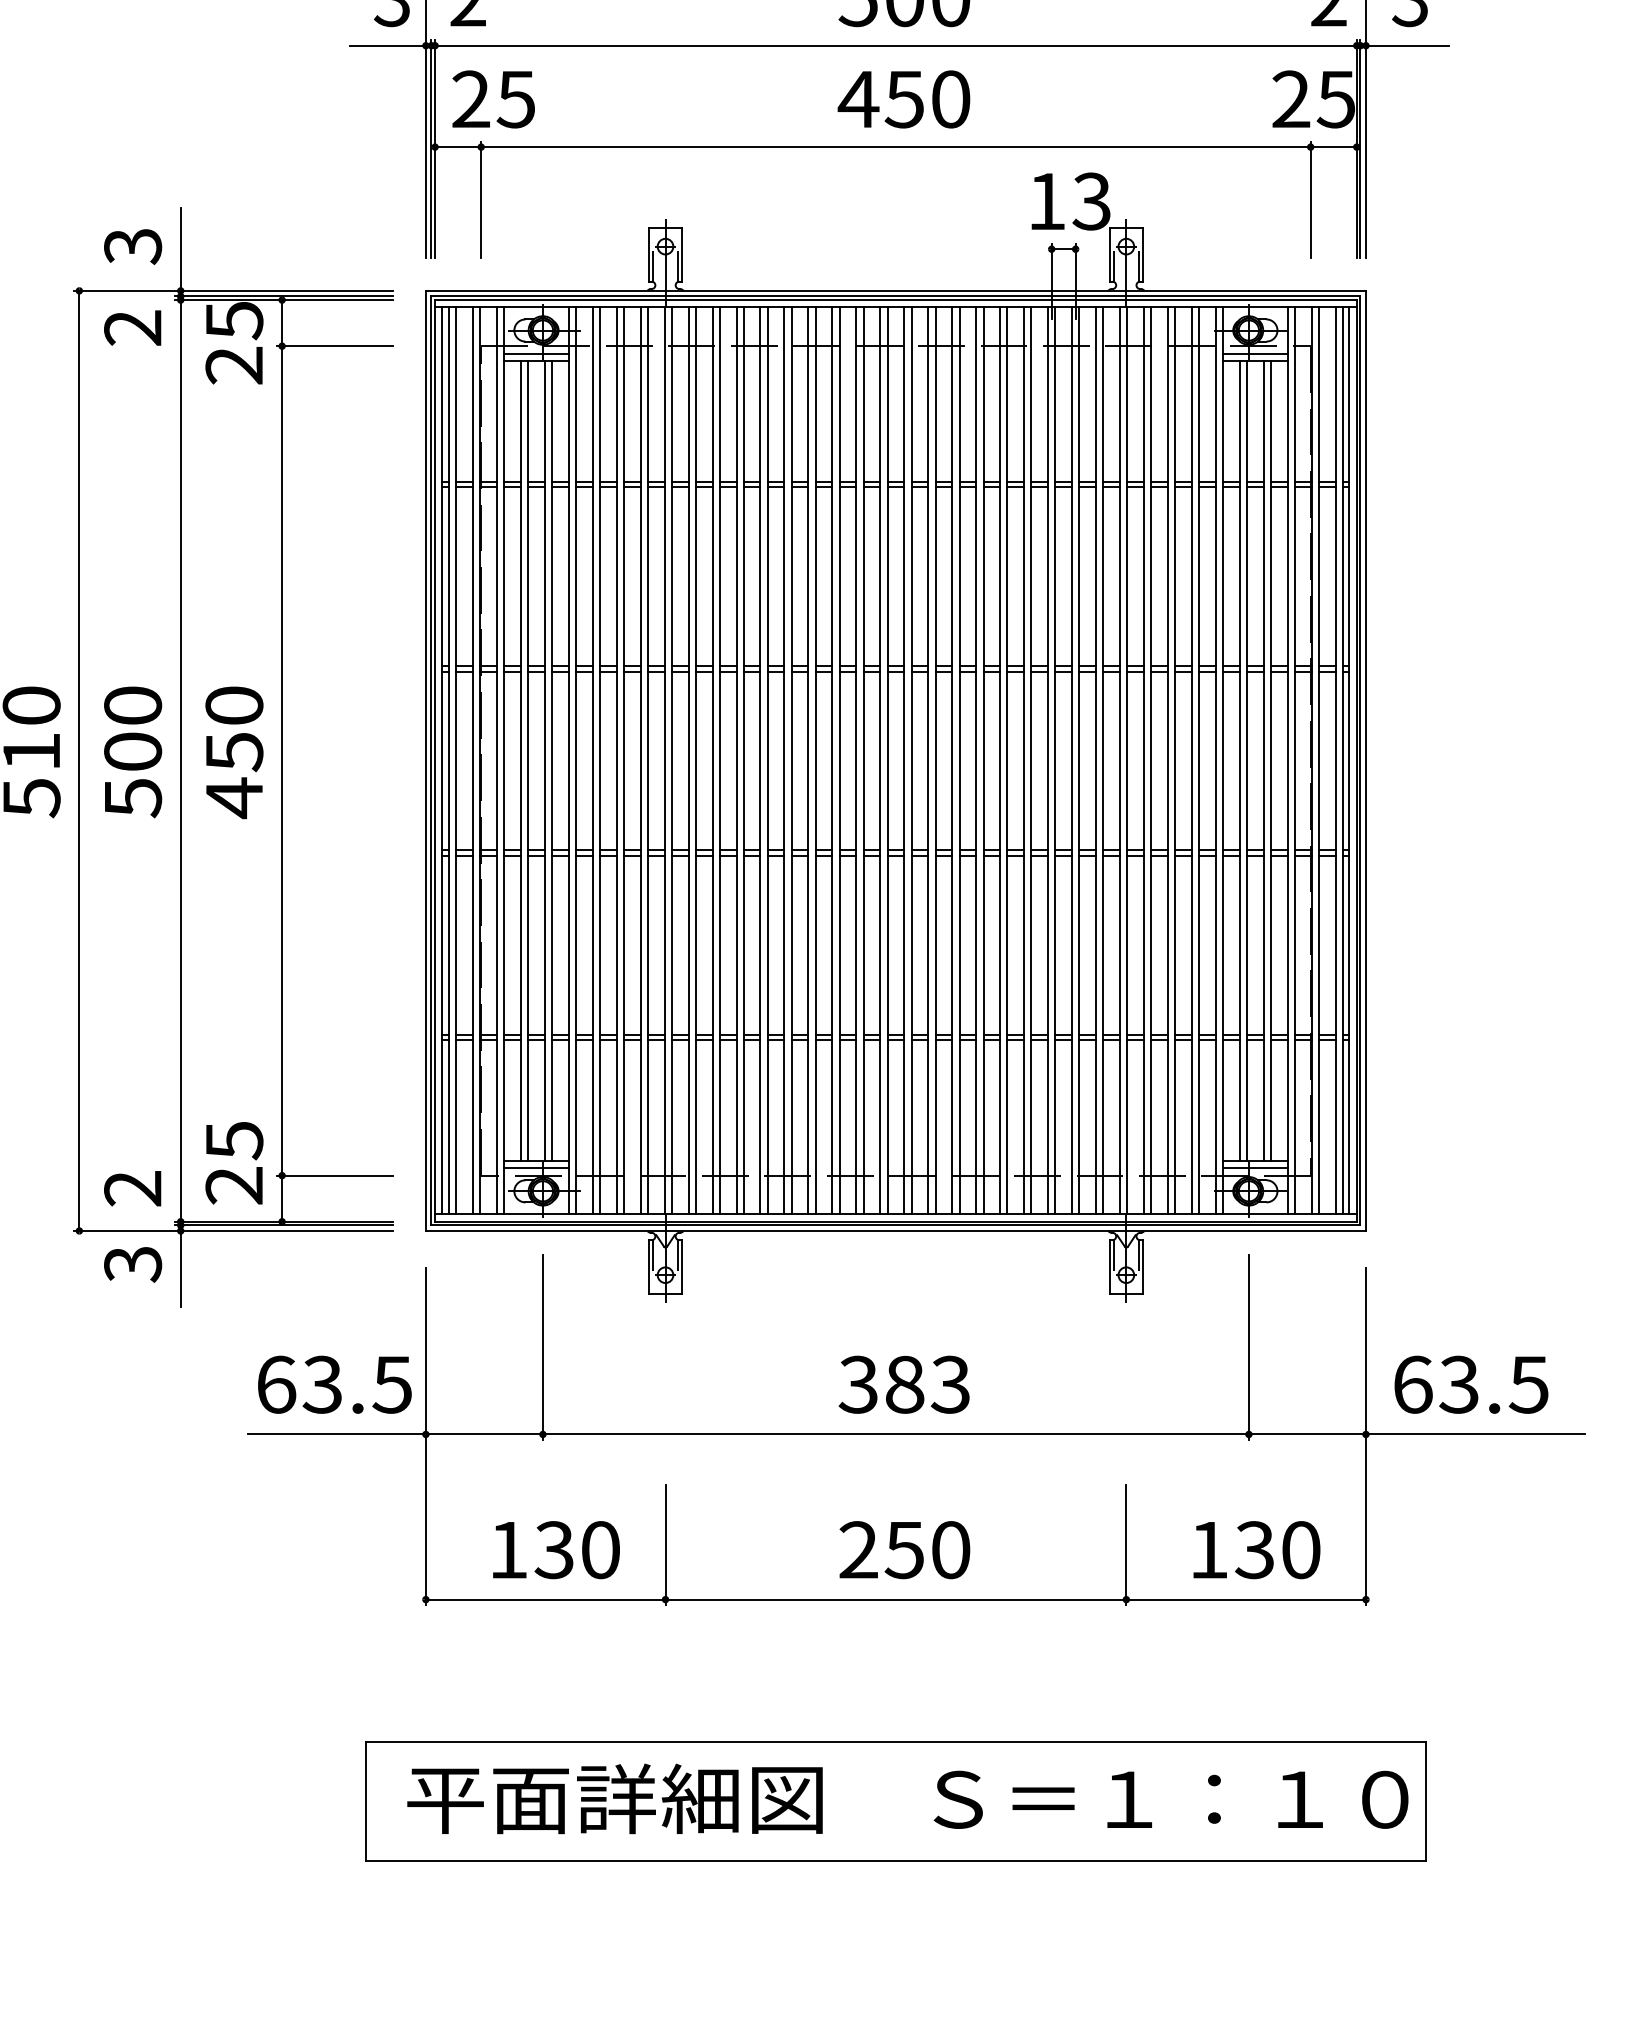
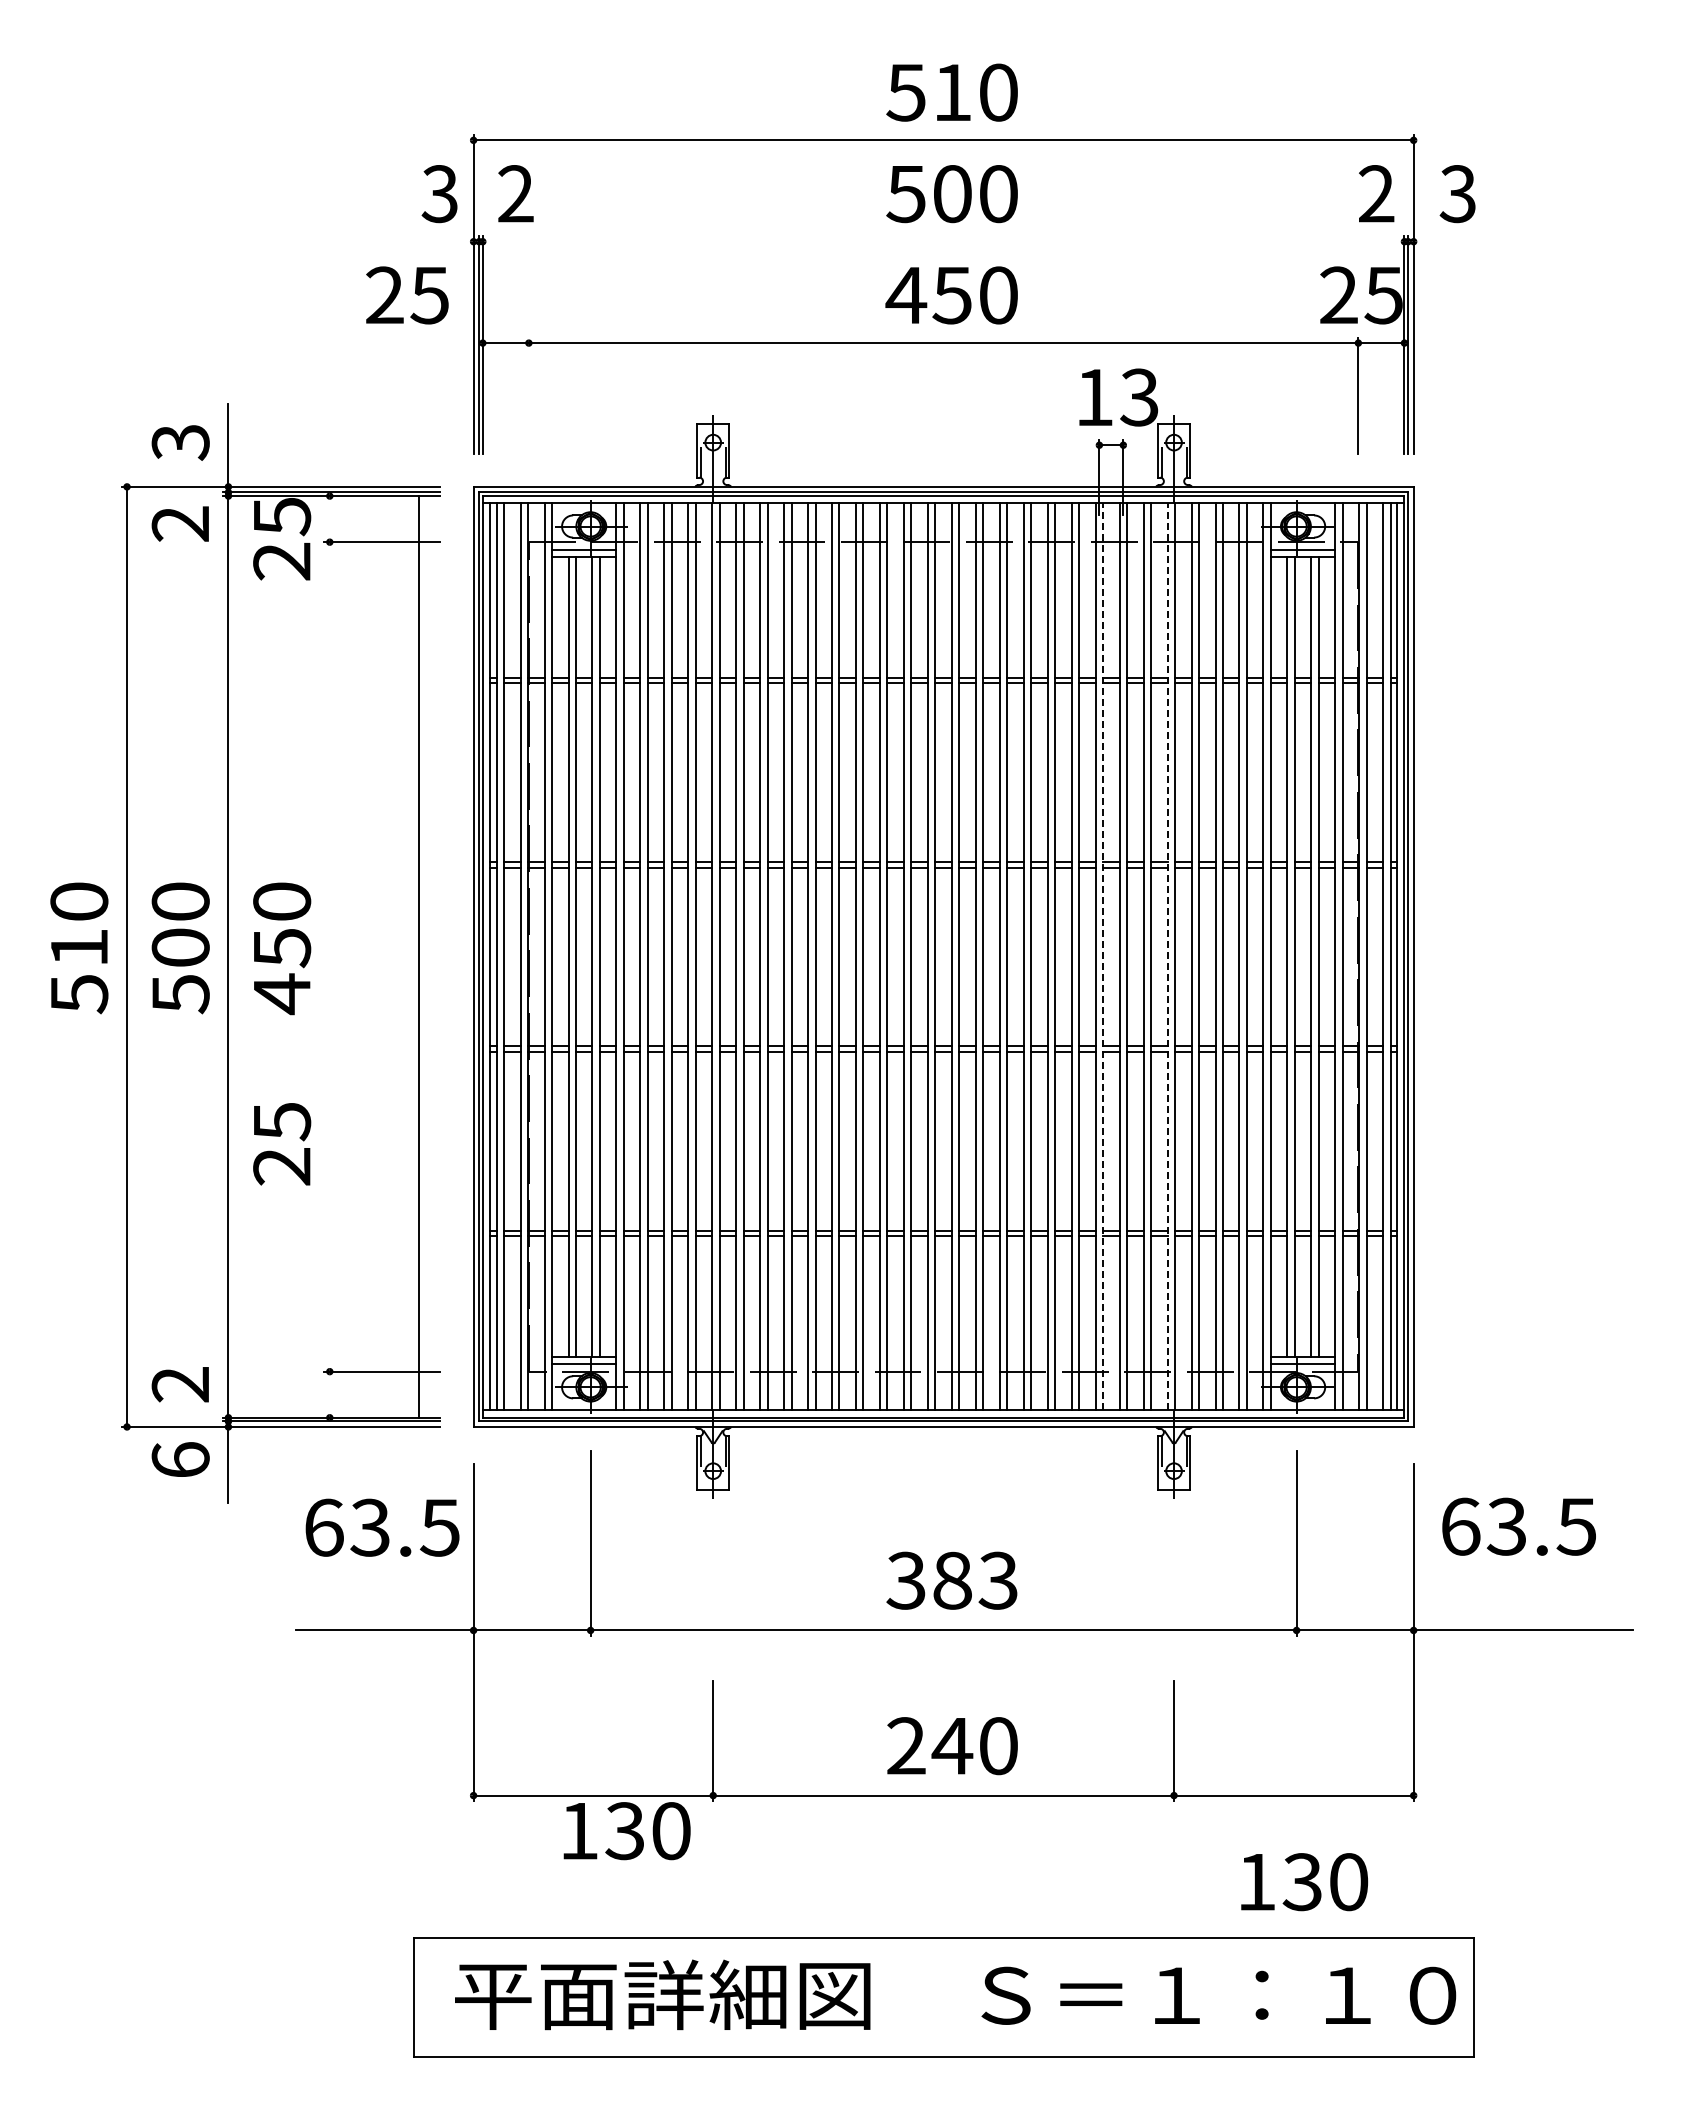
line: (898, 45) -> (946, 241), removed
text: (493, 99) -> (407, 295), moved
line: (480, 199) -> (528, 395), removed
line: (281, 760) -> (418, 956), moved
line: (1055, 760) -> (1103, 956), solid -> dashed
line: (1119, 760) -> (1167, 956), solid -> dashed
text: (234, 1163) -> (282, 1144), moved
text: (132, 1264) -> (180, 1460), 3 -> 6
text: (334, 1384) -> (382, 1527), moved
text: (1470, 1384) -> (1518, 1526), moved
text: (555, 1550) -> (626, 1831), moved
text: (904, 1550) -> (952, 1746), 250 -> 240
text: (1256, 1550) -> (1304, 1882), moved

